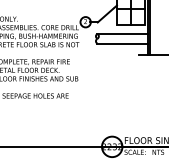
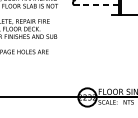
line: (122, 43) -> (96, 5), solid -> dashed

